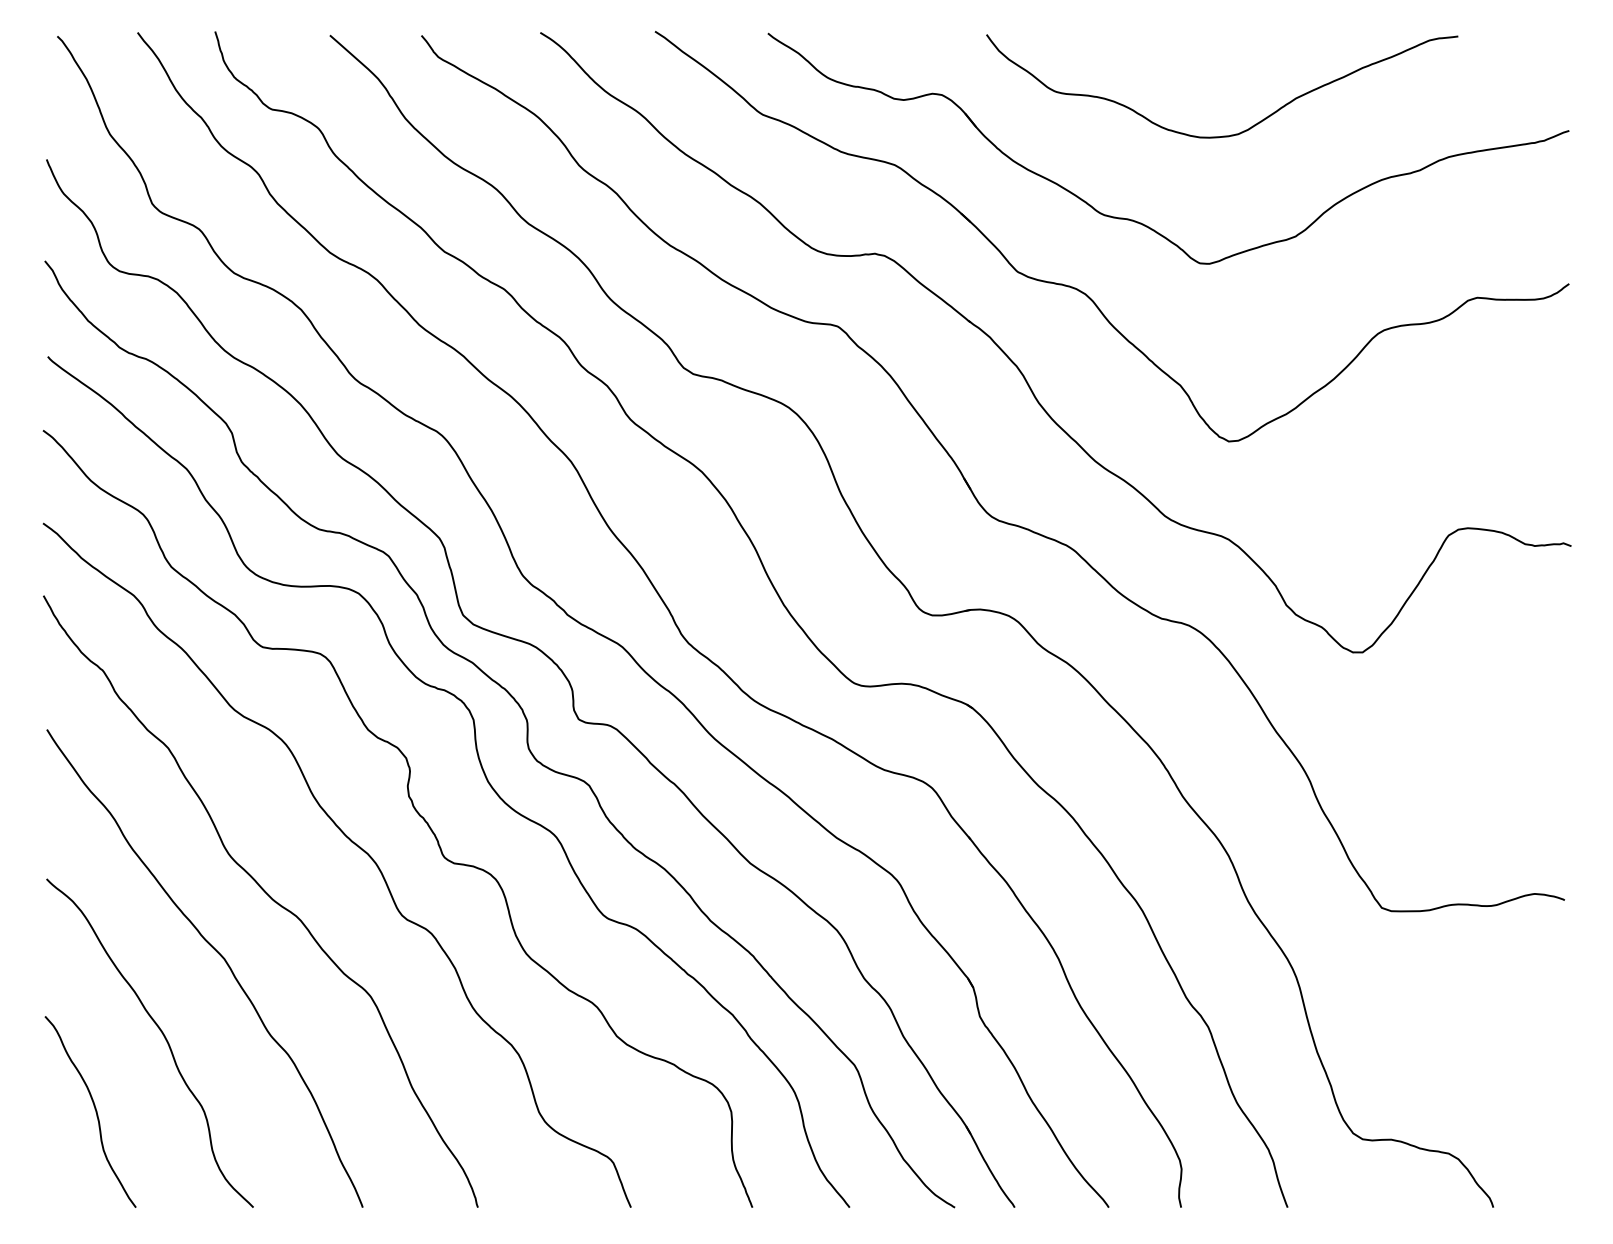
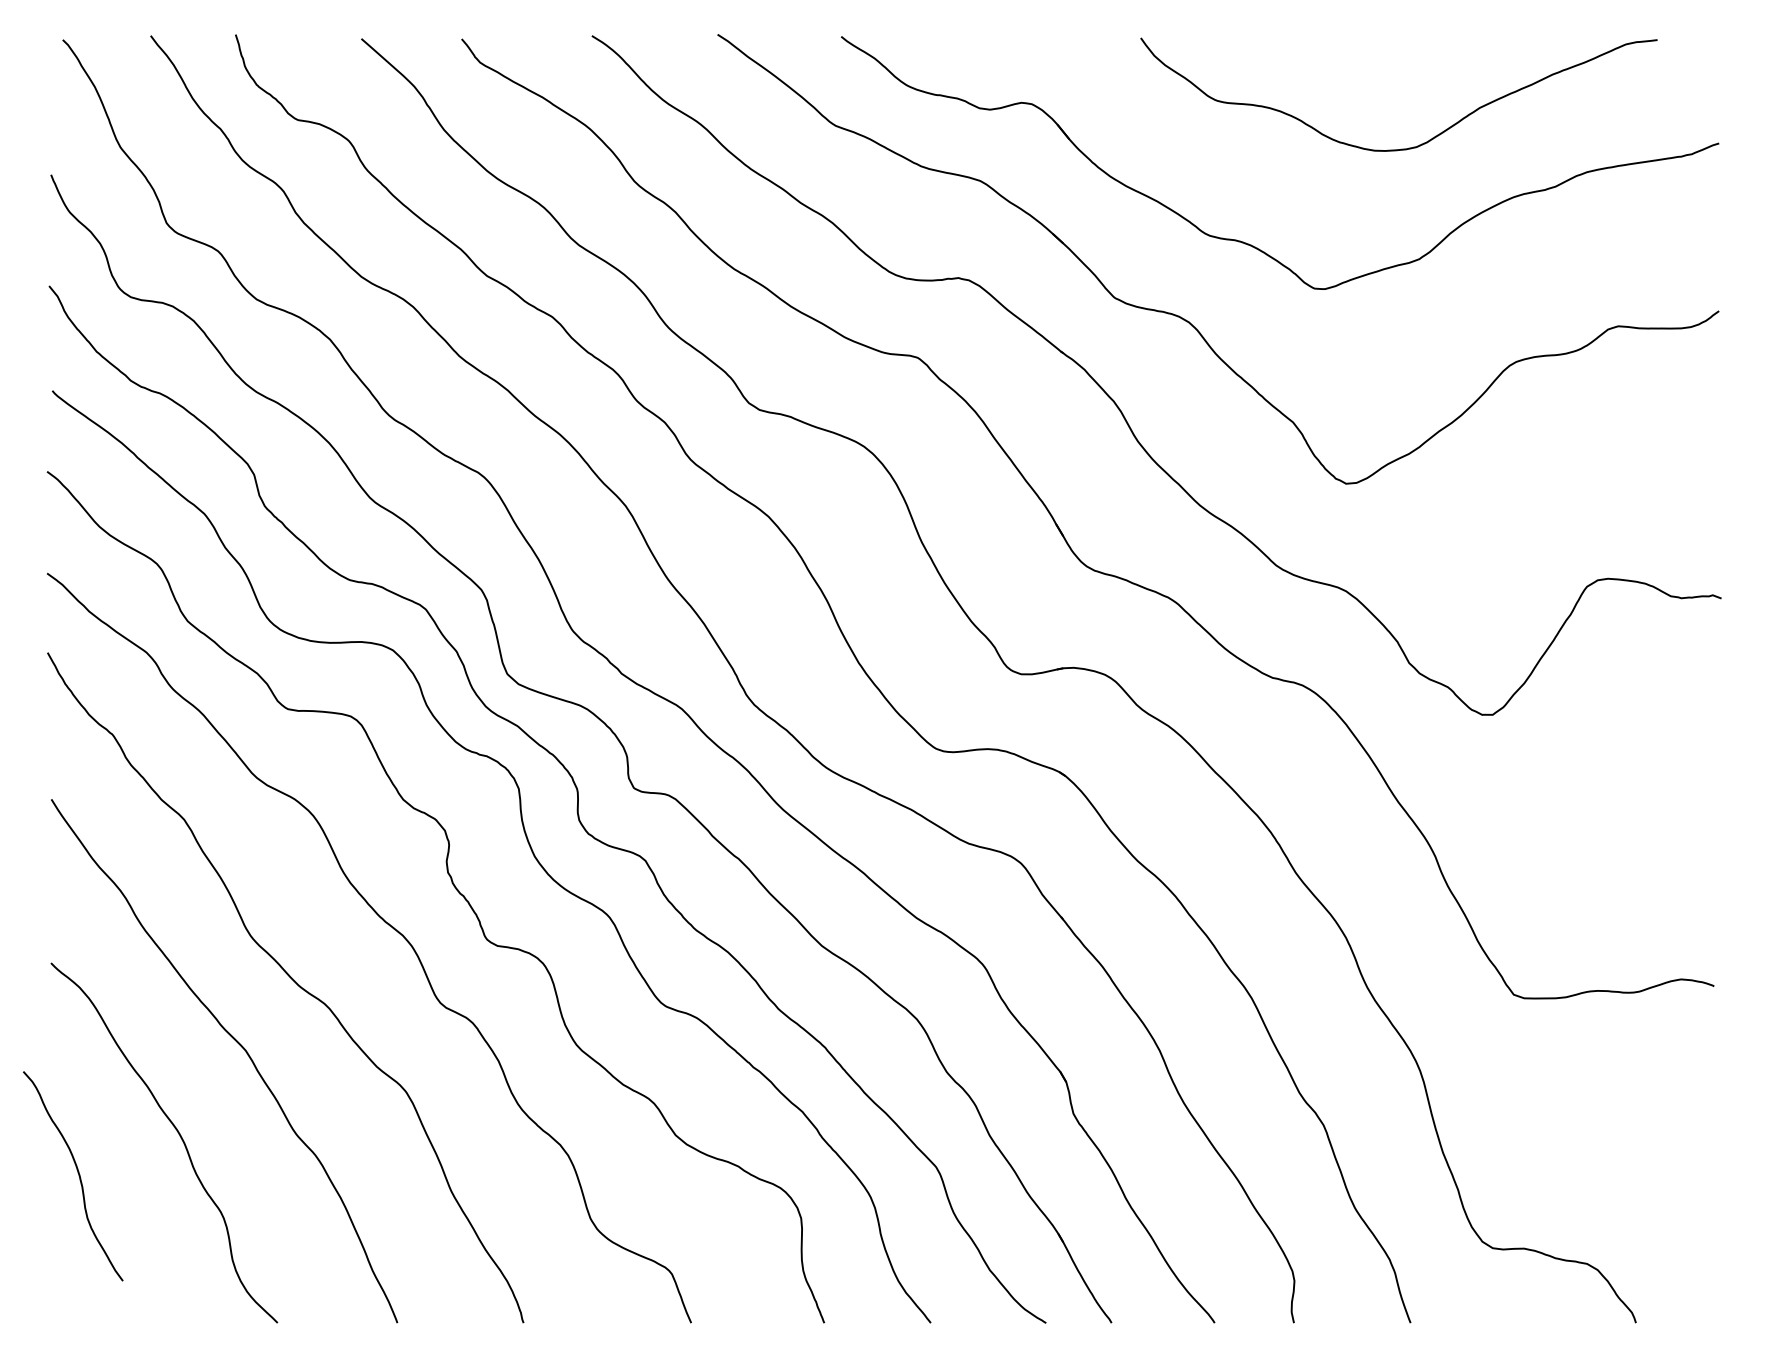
curve: (1230, 134) -> (1408, 147), moved
curve: (94, 1109) -> (77, 1173), moved

